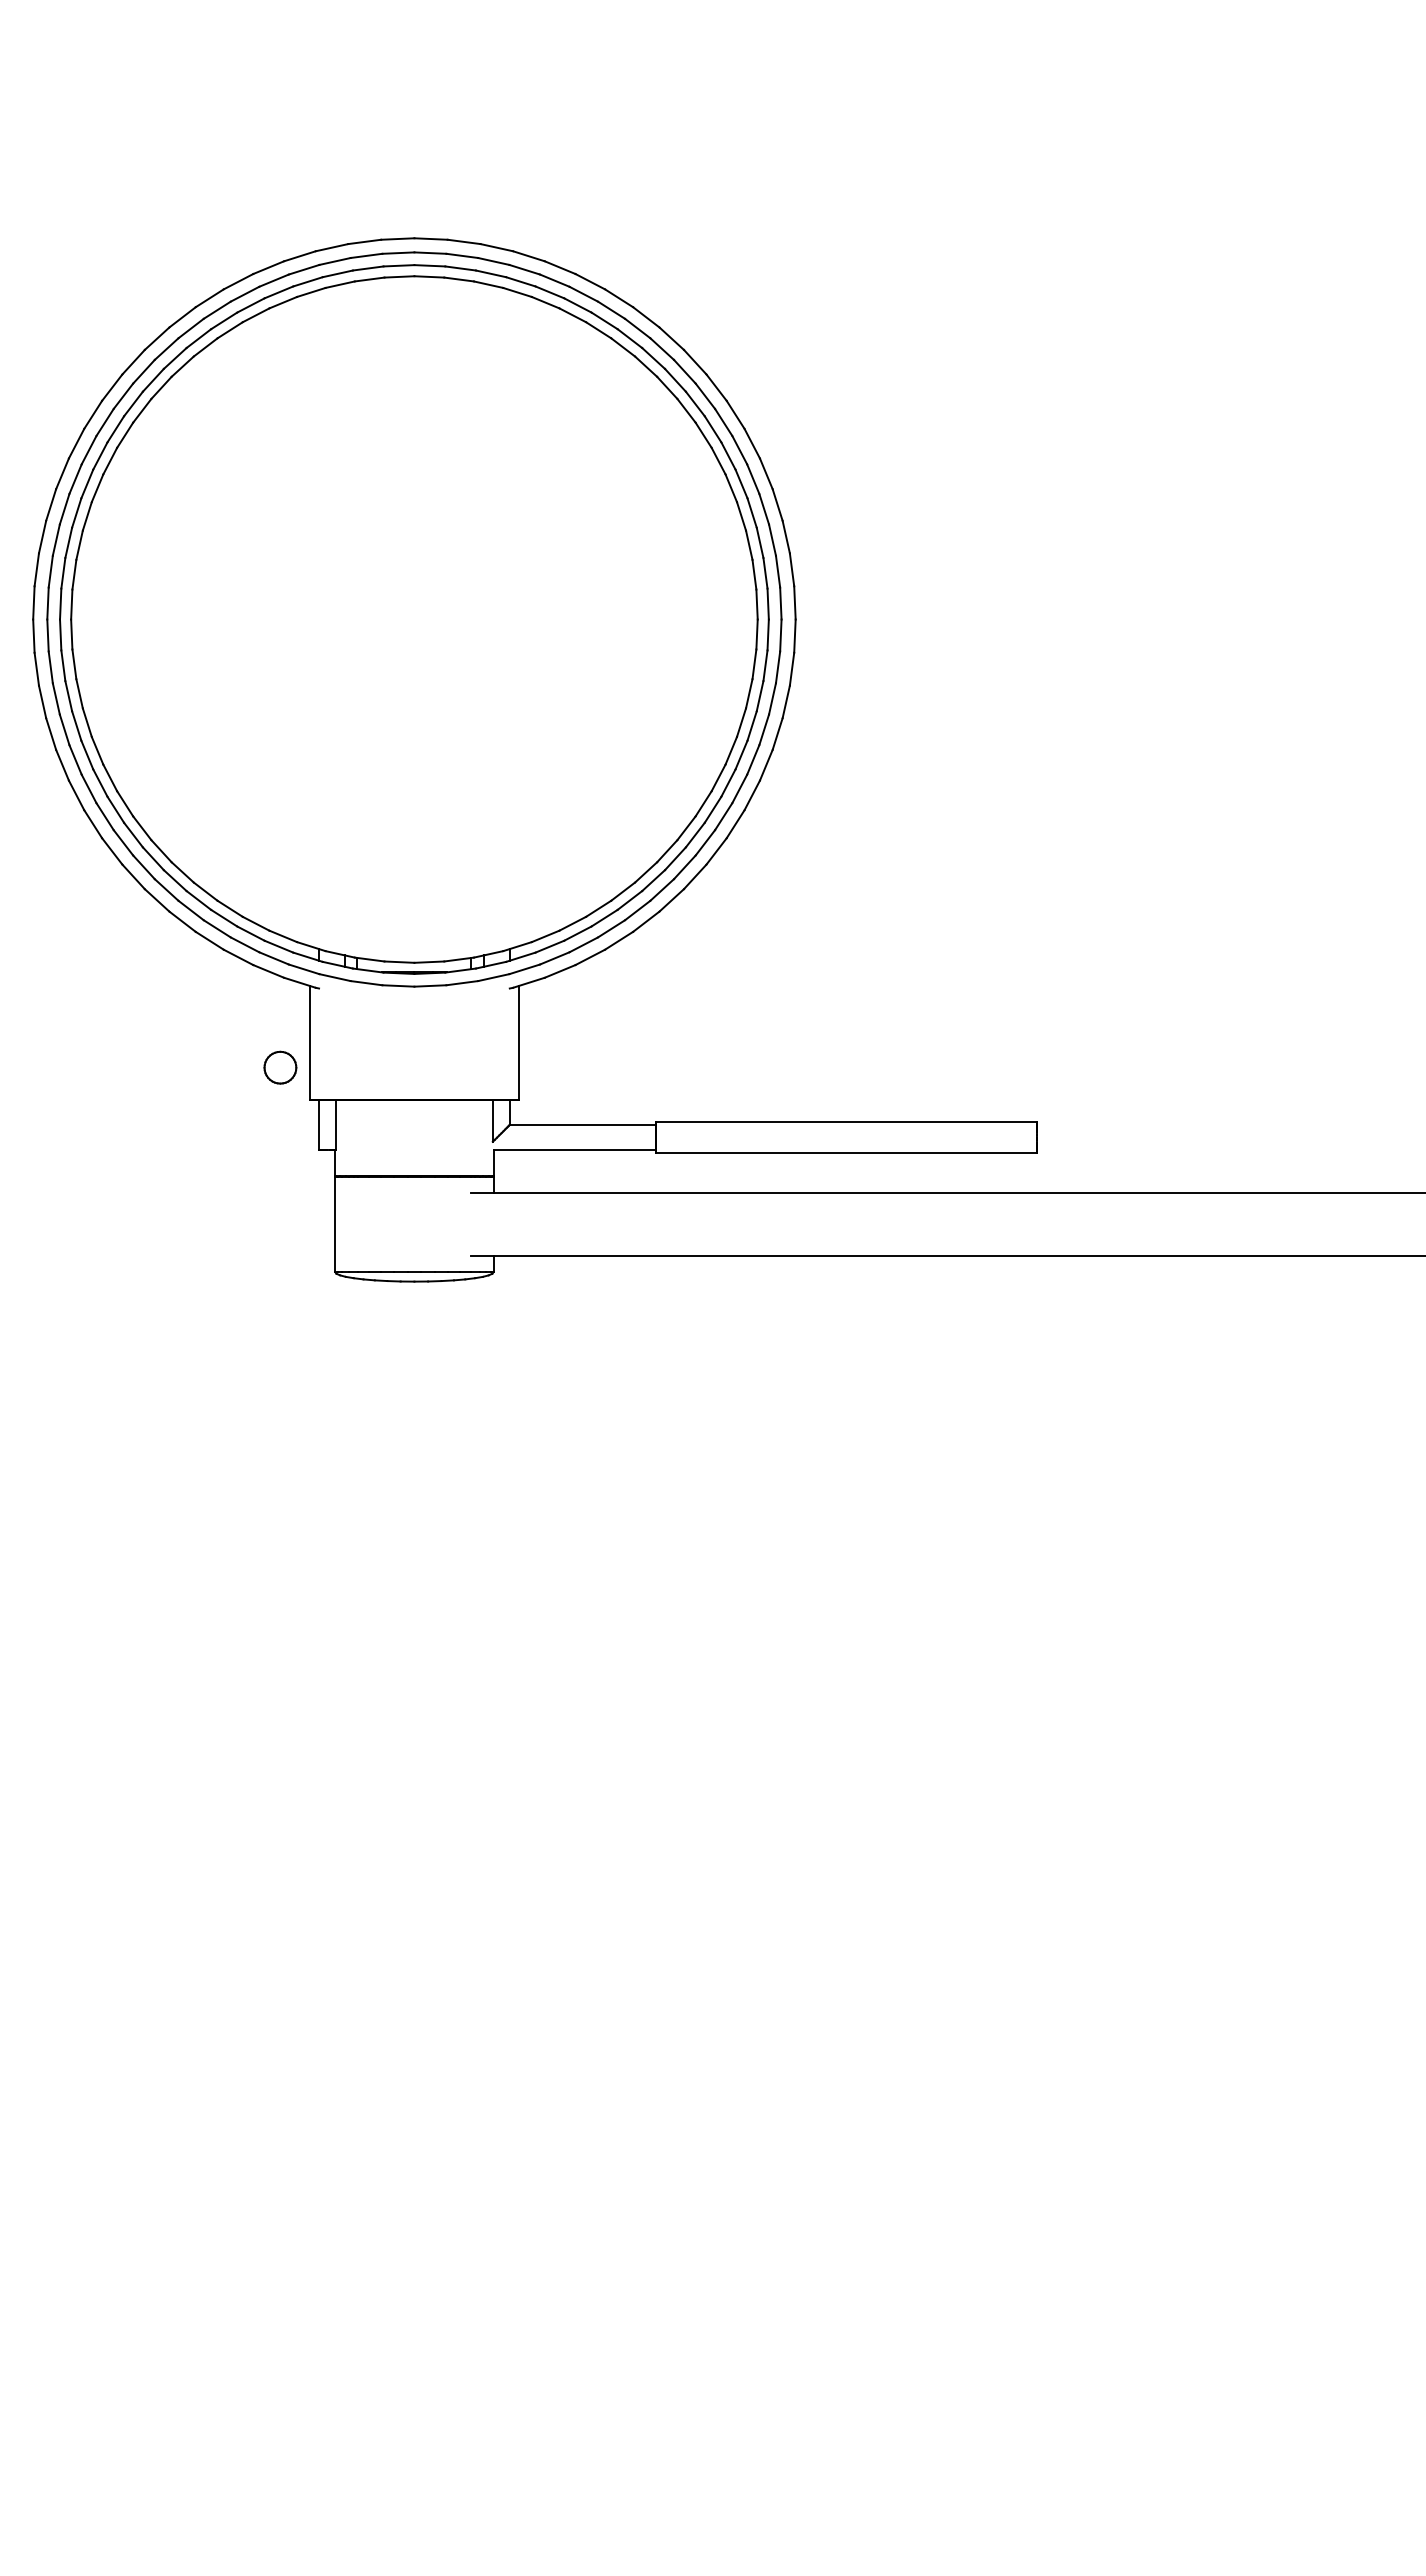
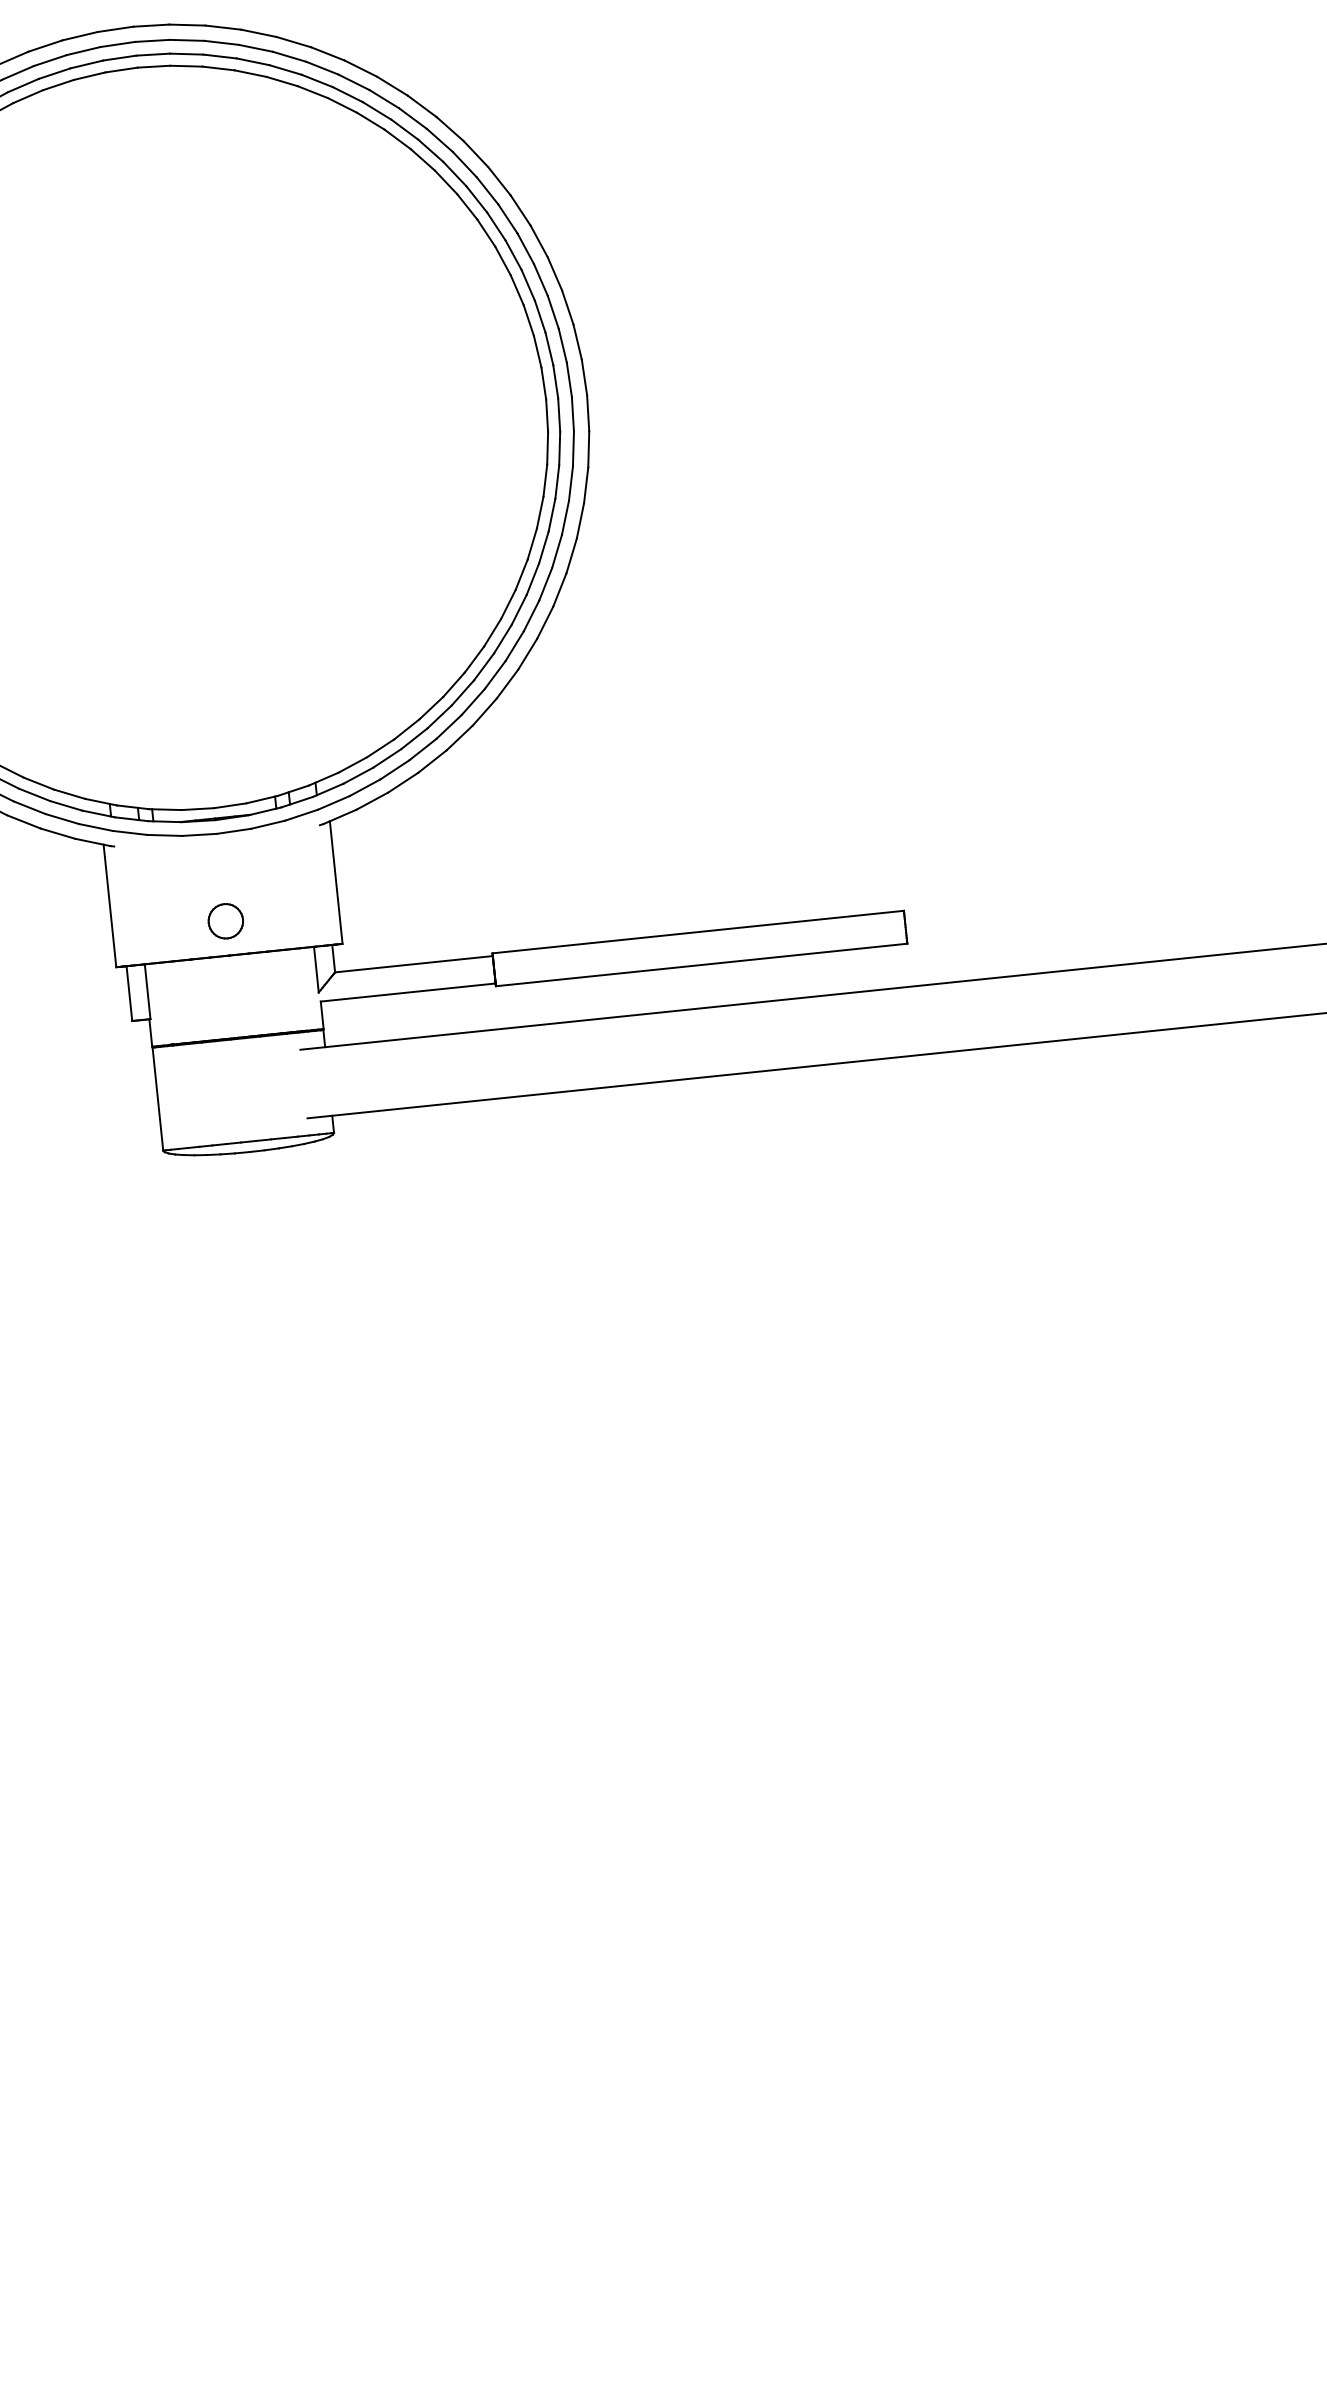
part: (280, 1067) -> (225, 921), moved

